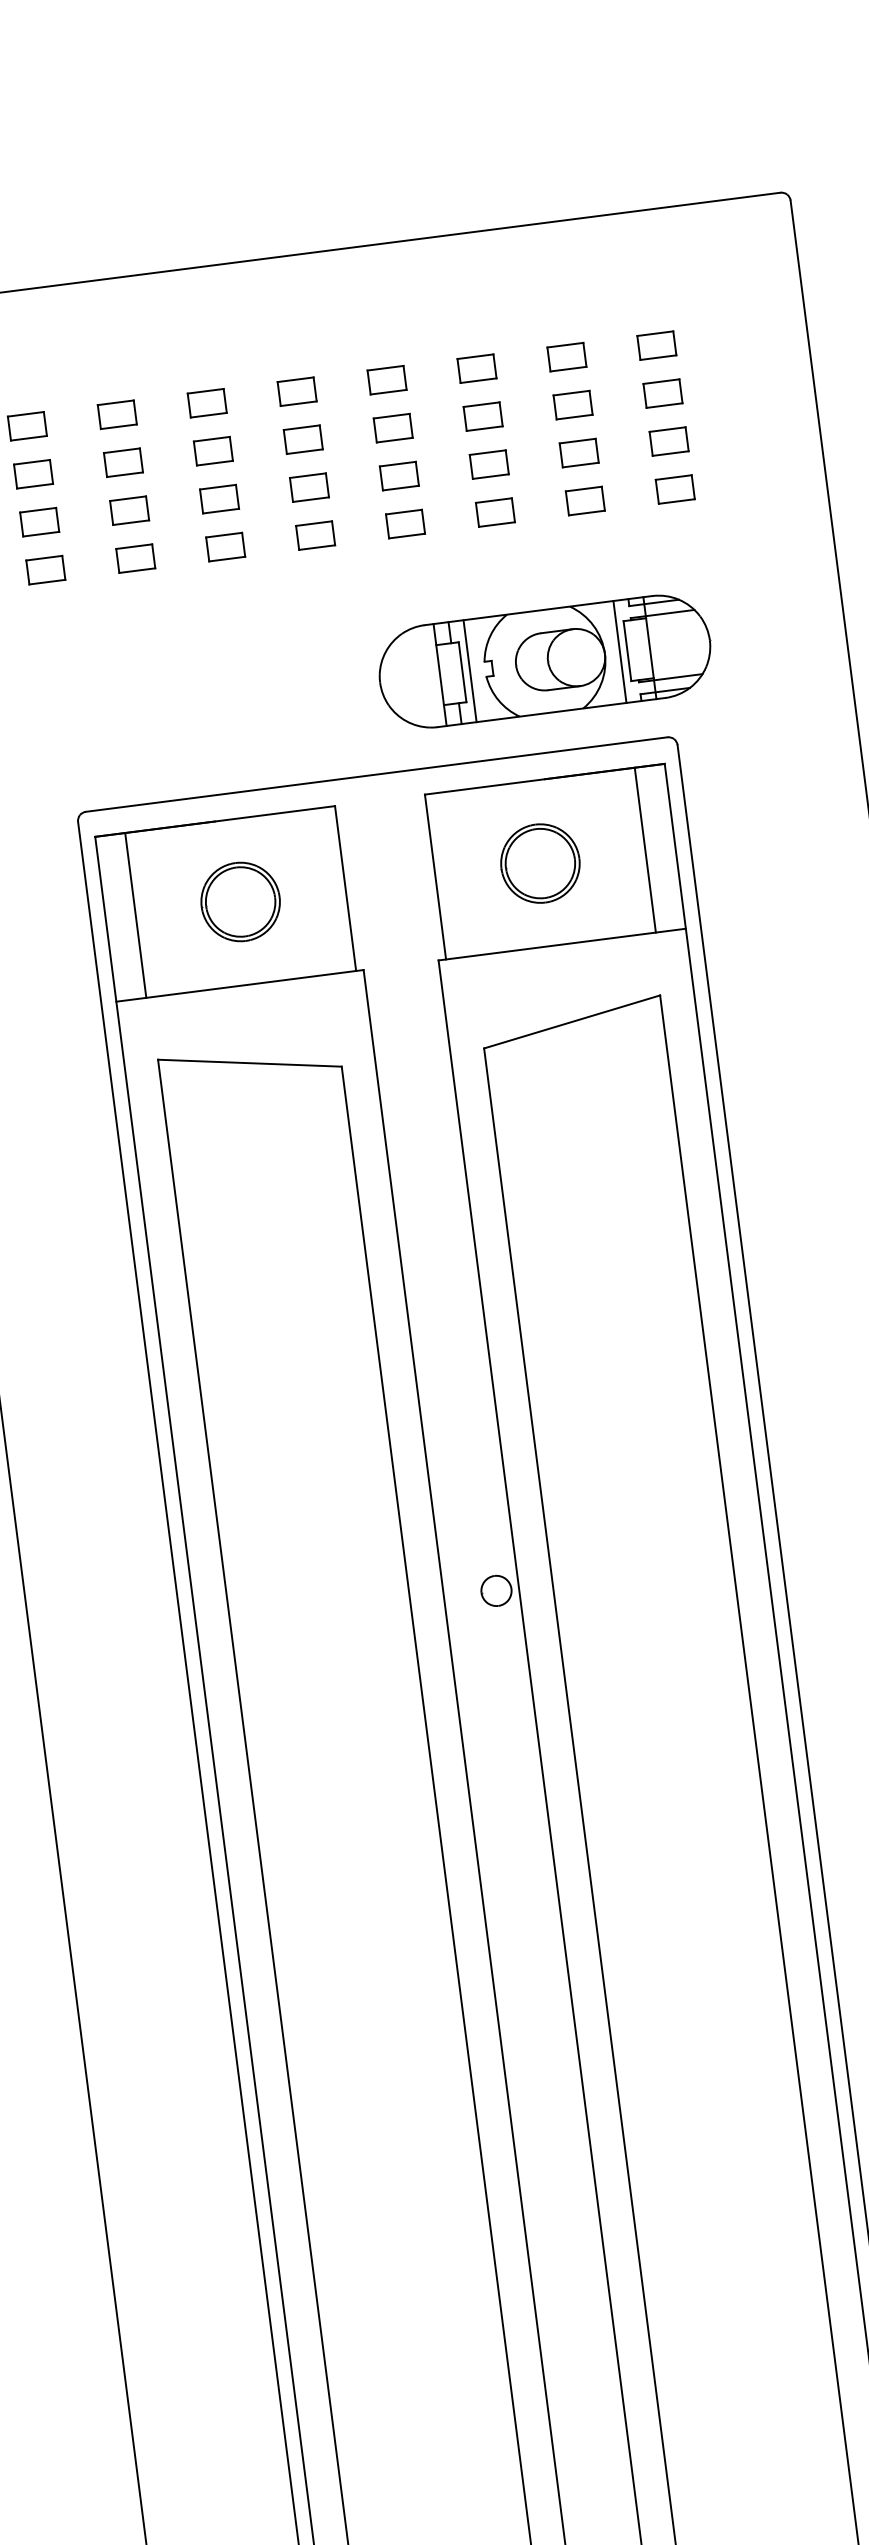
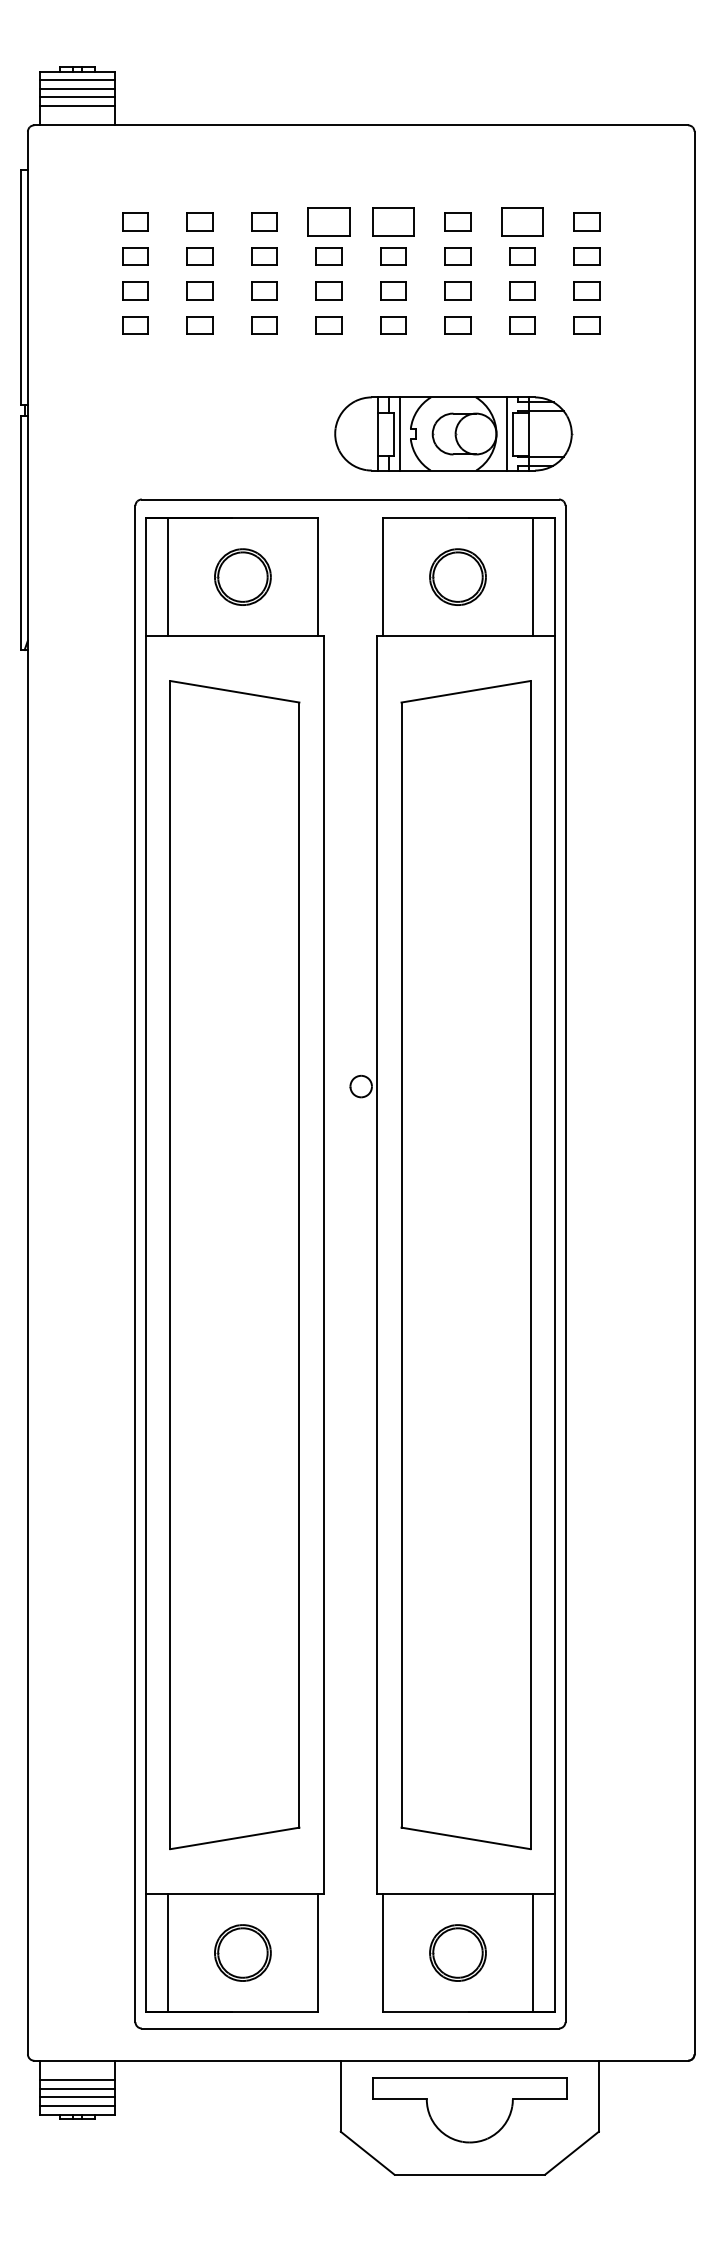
part: (566, 356) -> (522, 221), size x1.6
part: (387, 379) -> (393, 221), size x1.6
part: (296, 391) -> (328, 221), size x1.6
part: (544, 660) -> (453, 433), moved

